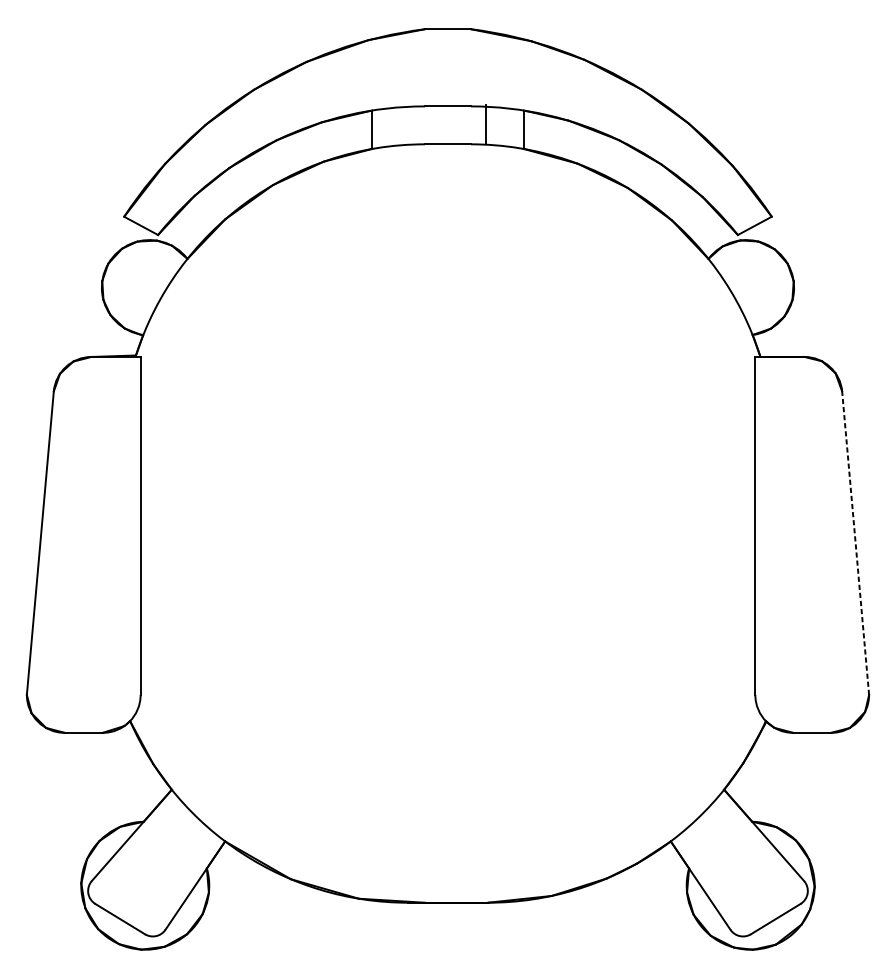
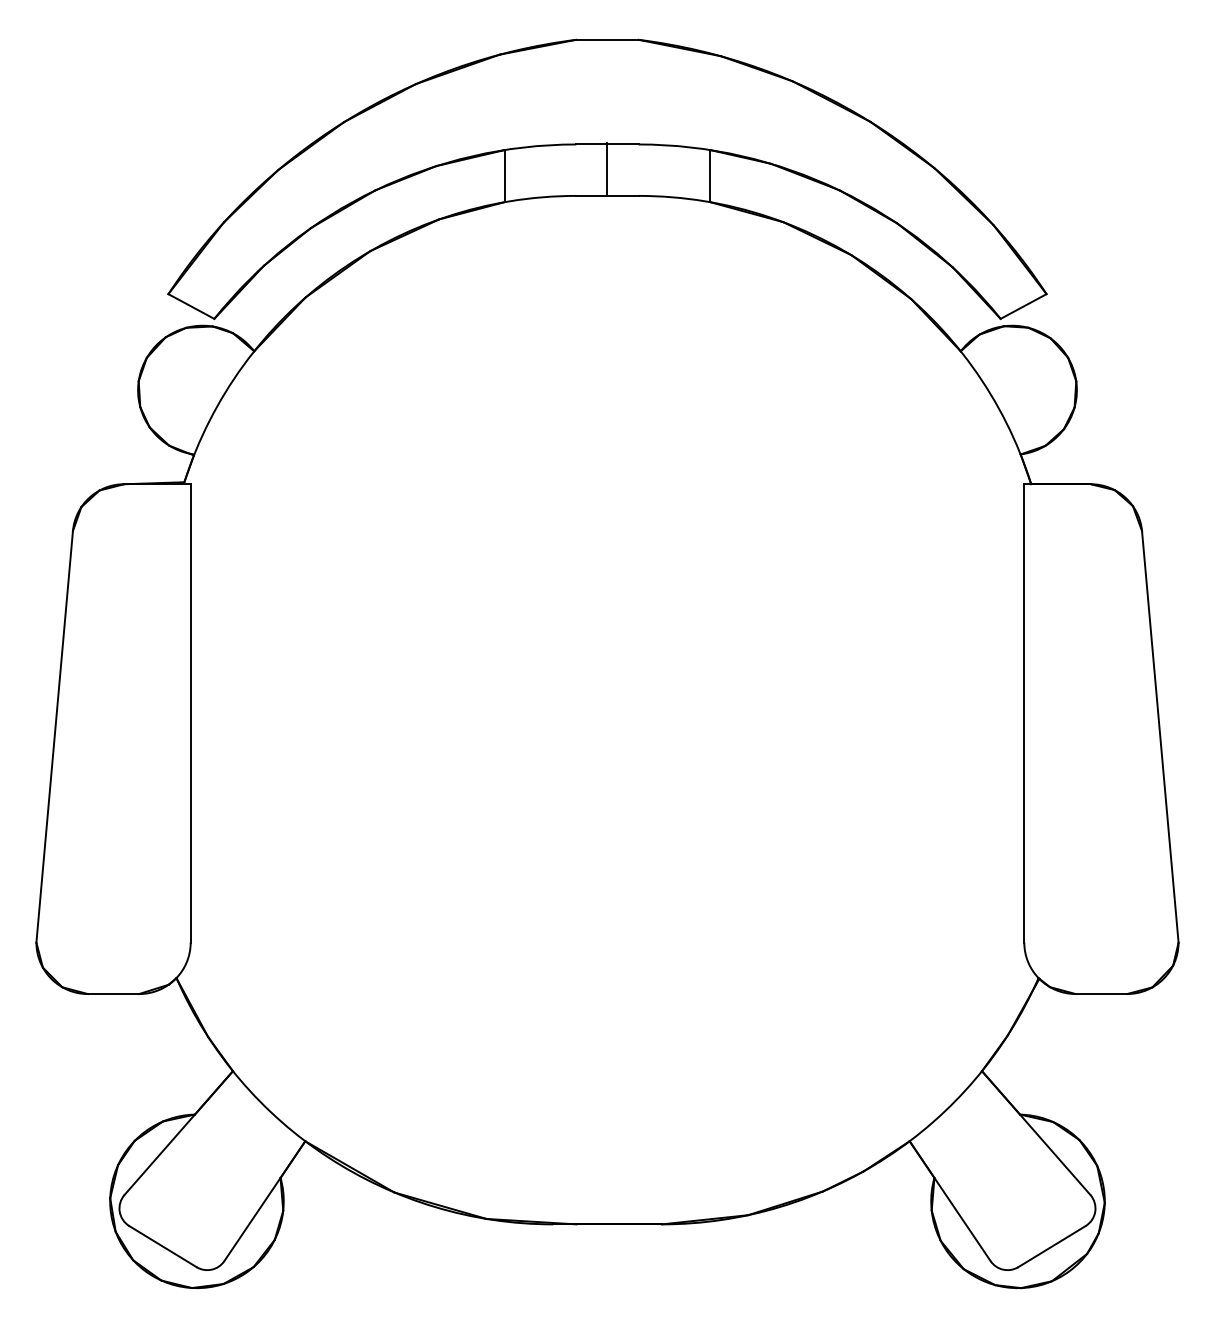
line: (486, 124) -> (607, 168), moved
line: (855, 542) -> (1160, 736), dashed -> solid

